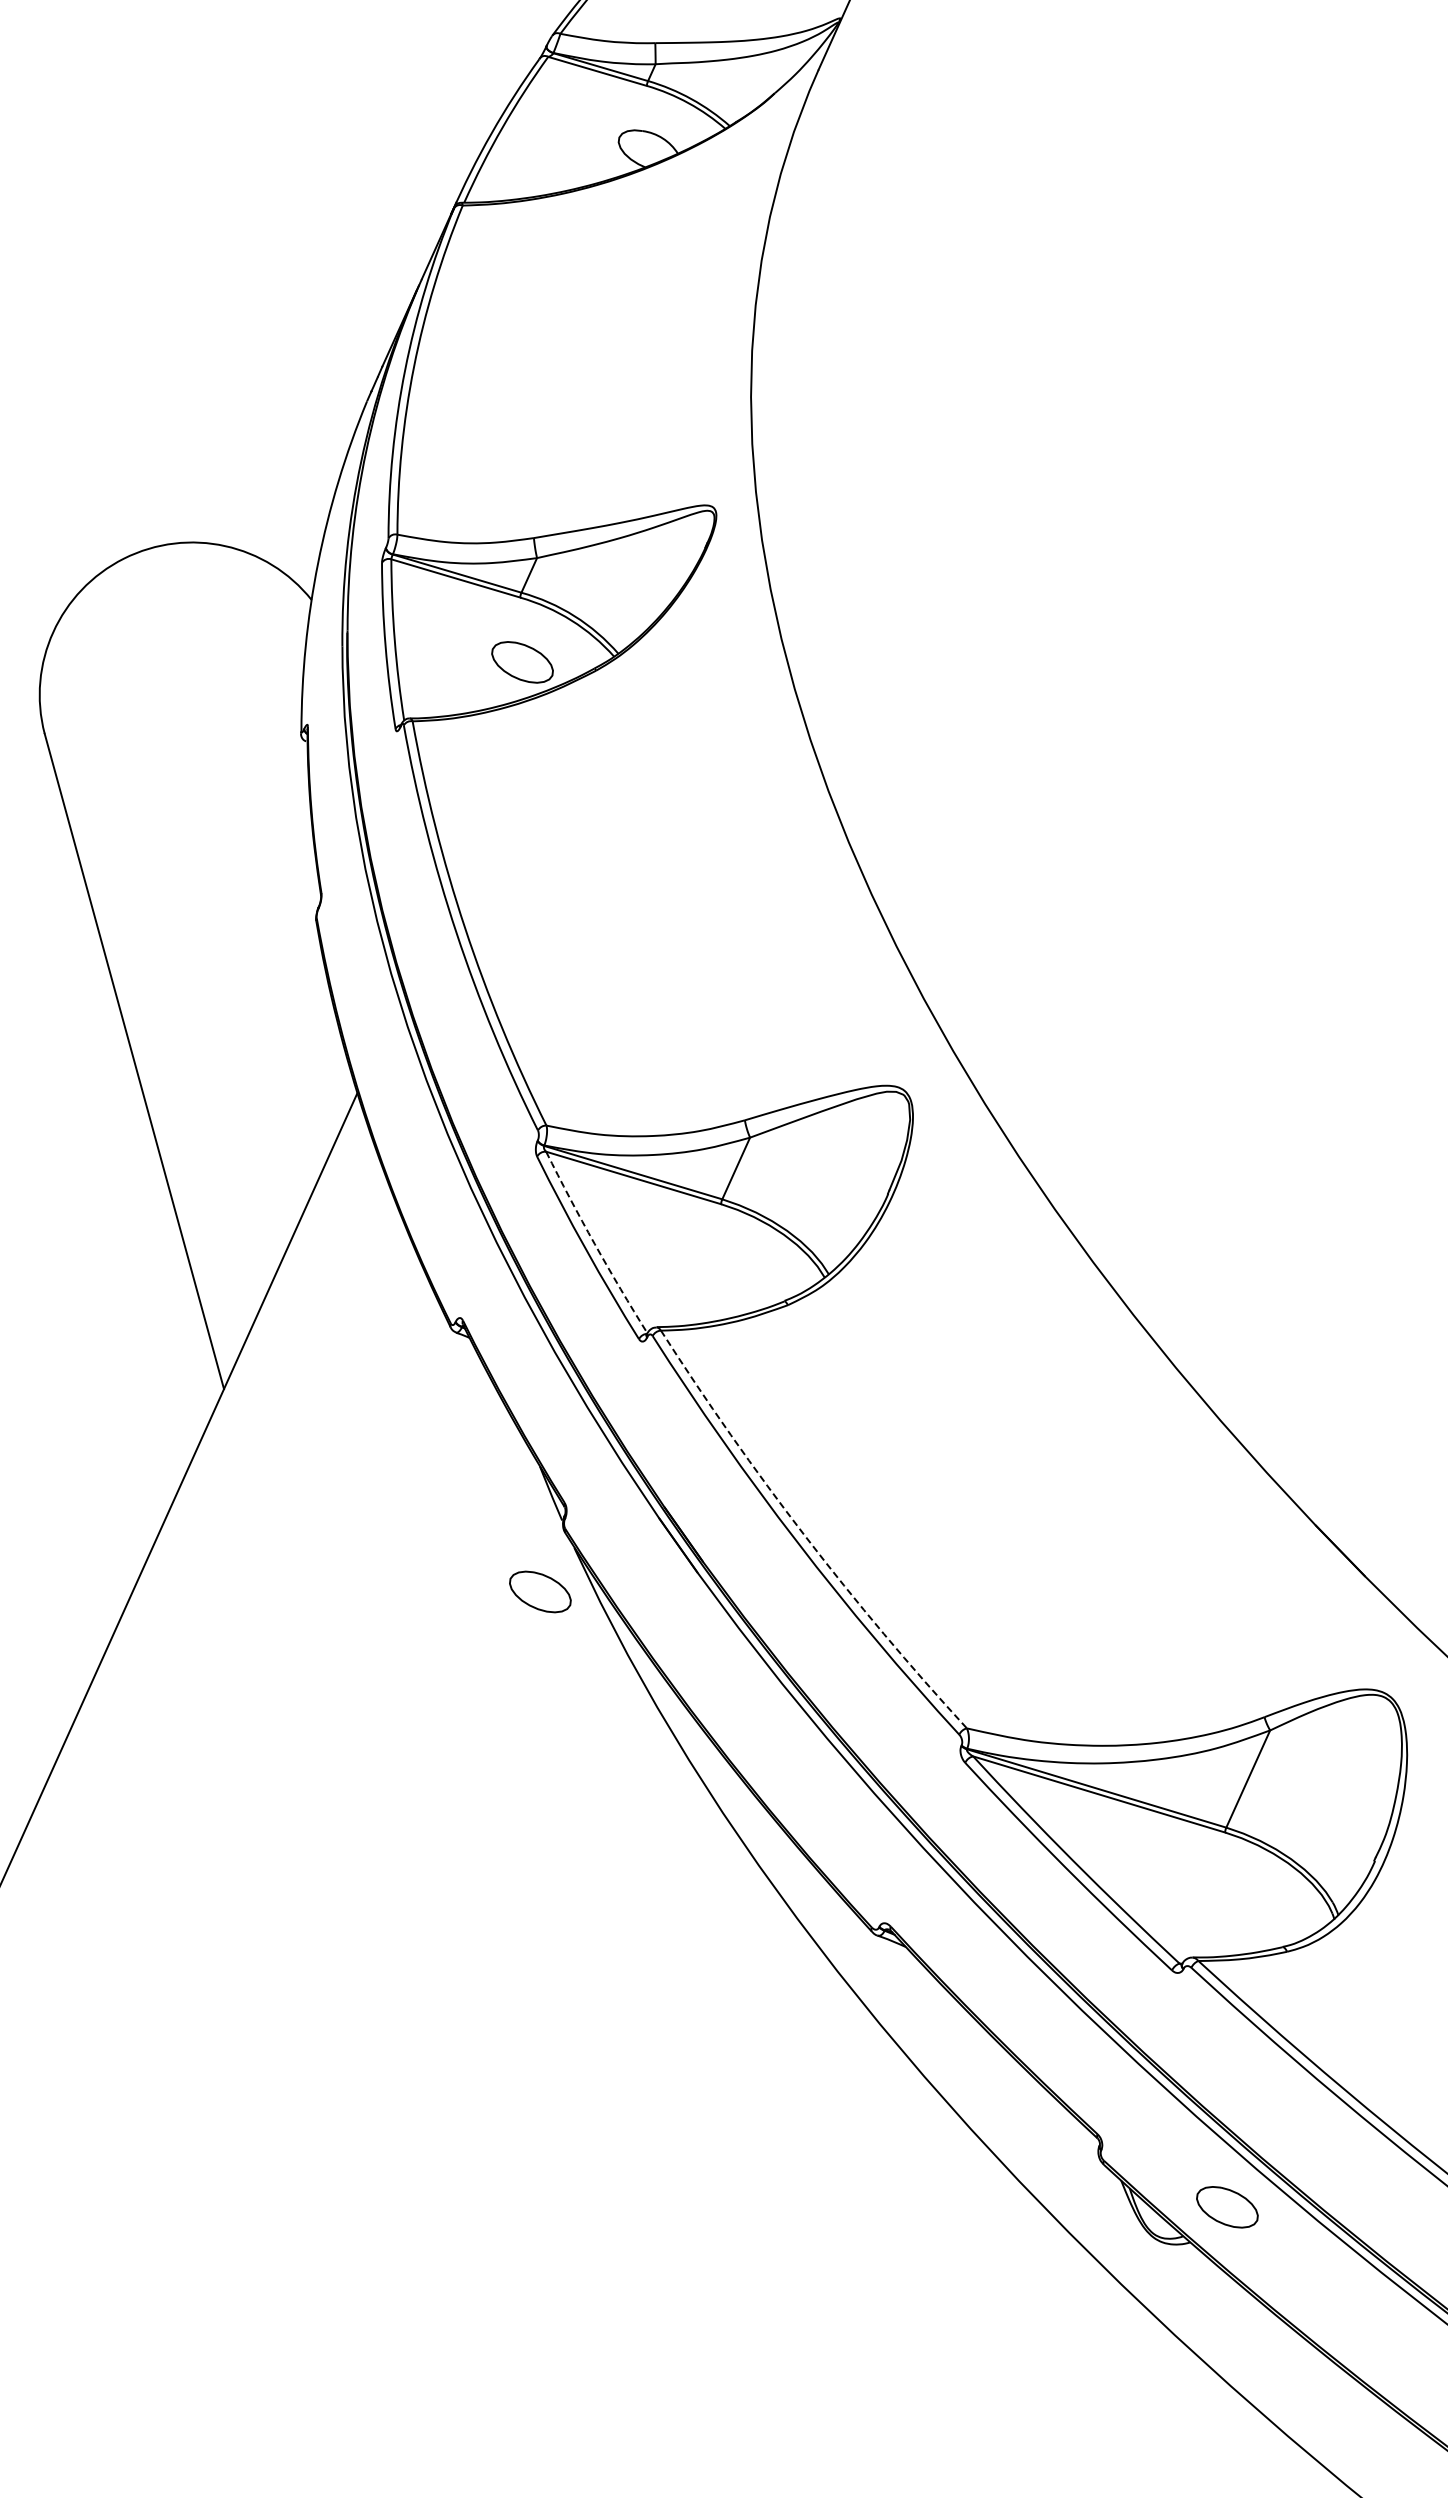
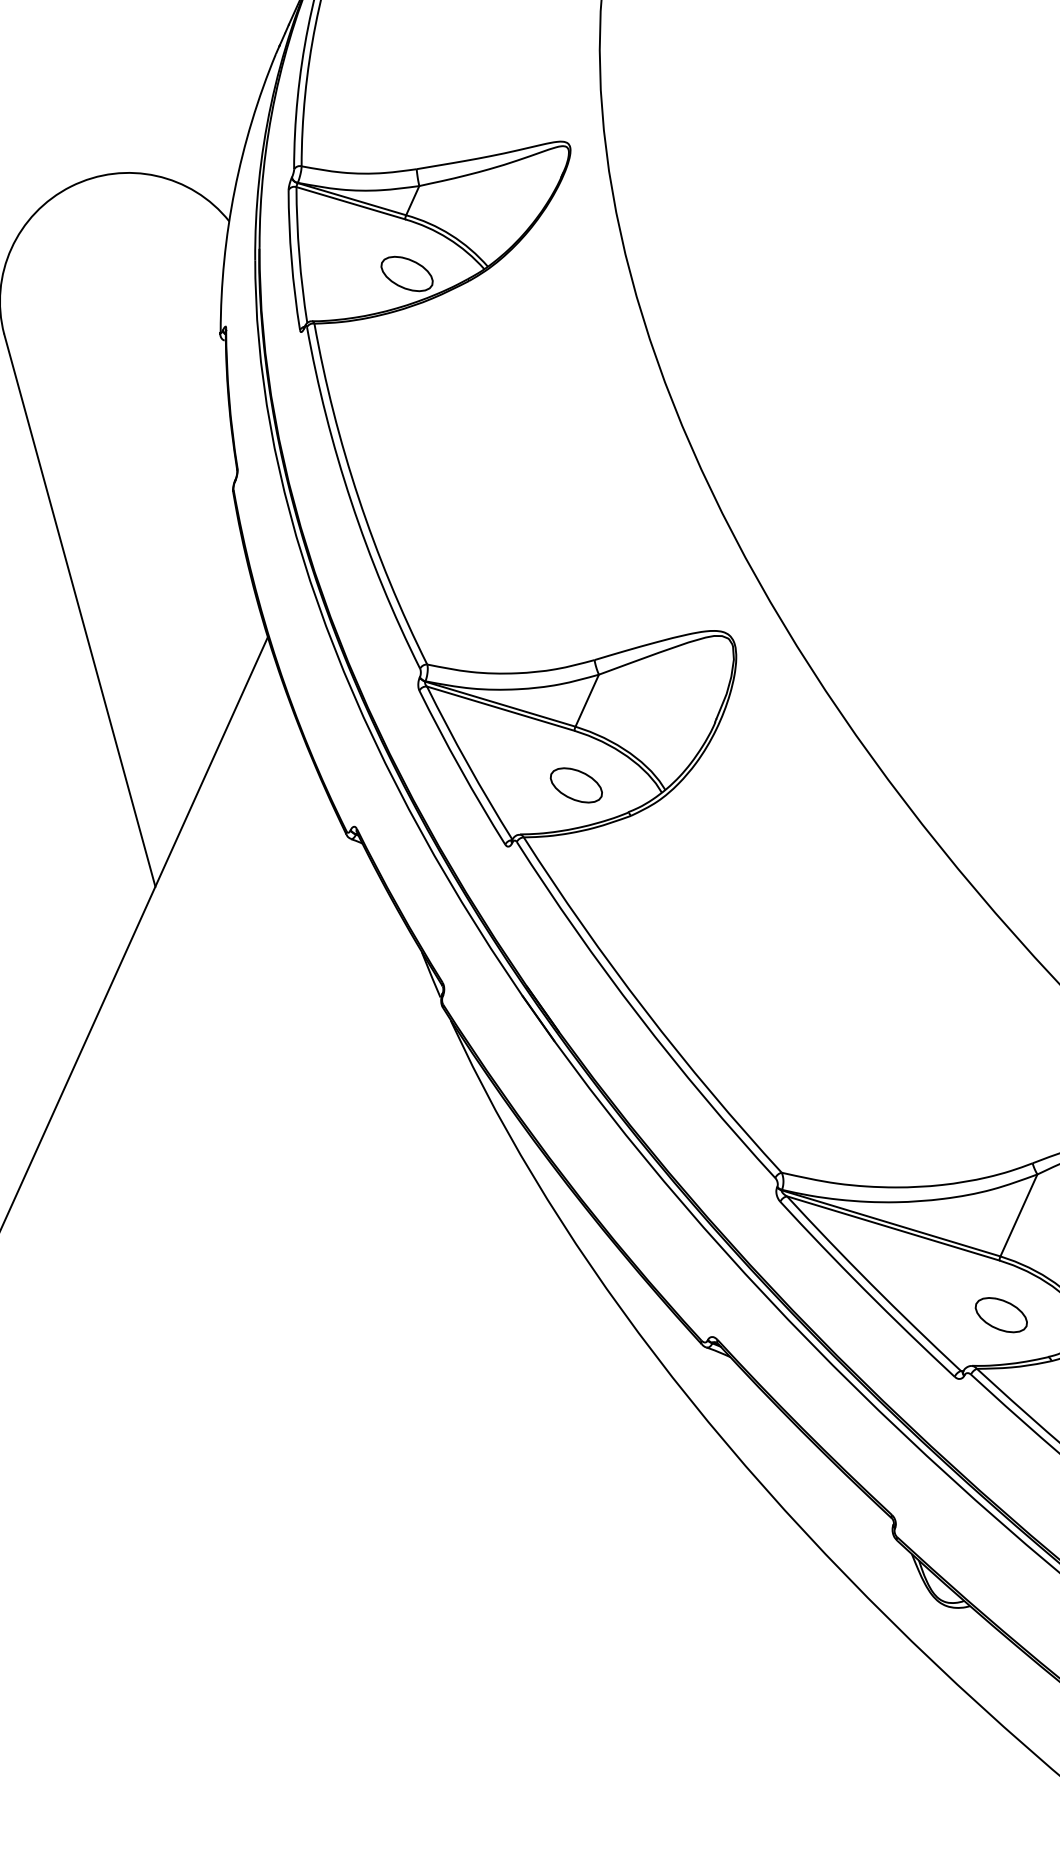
arc: (594, 1244) -> (467, 764), dashed -> solid
arc: (805, 1536) -> (645, 1010), dashed -> solid
part: (540, 1591) -> (576, 785), moved
part: (1227, 2207) -> (1001, 1315), moved

